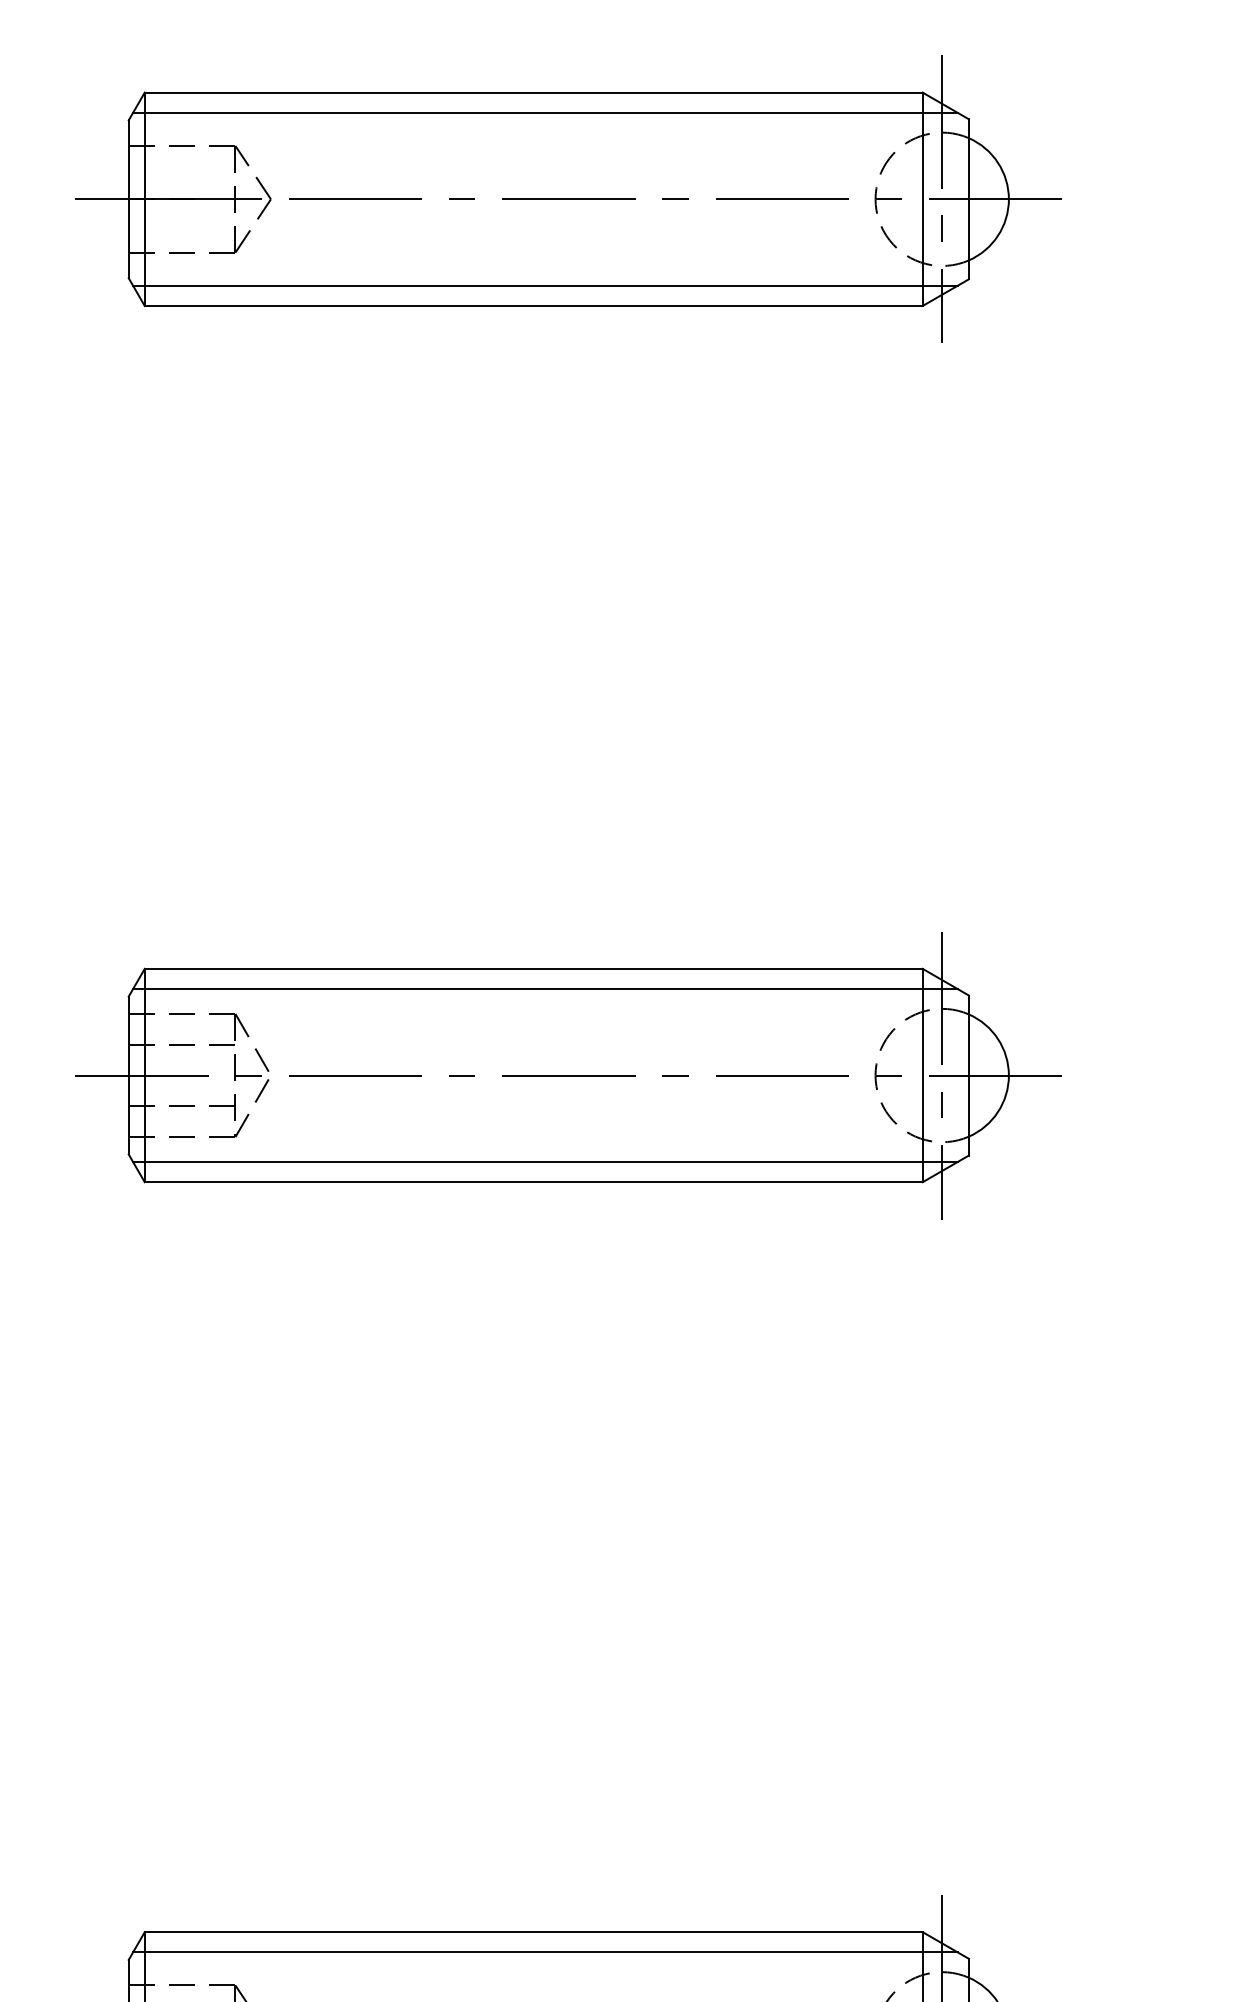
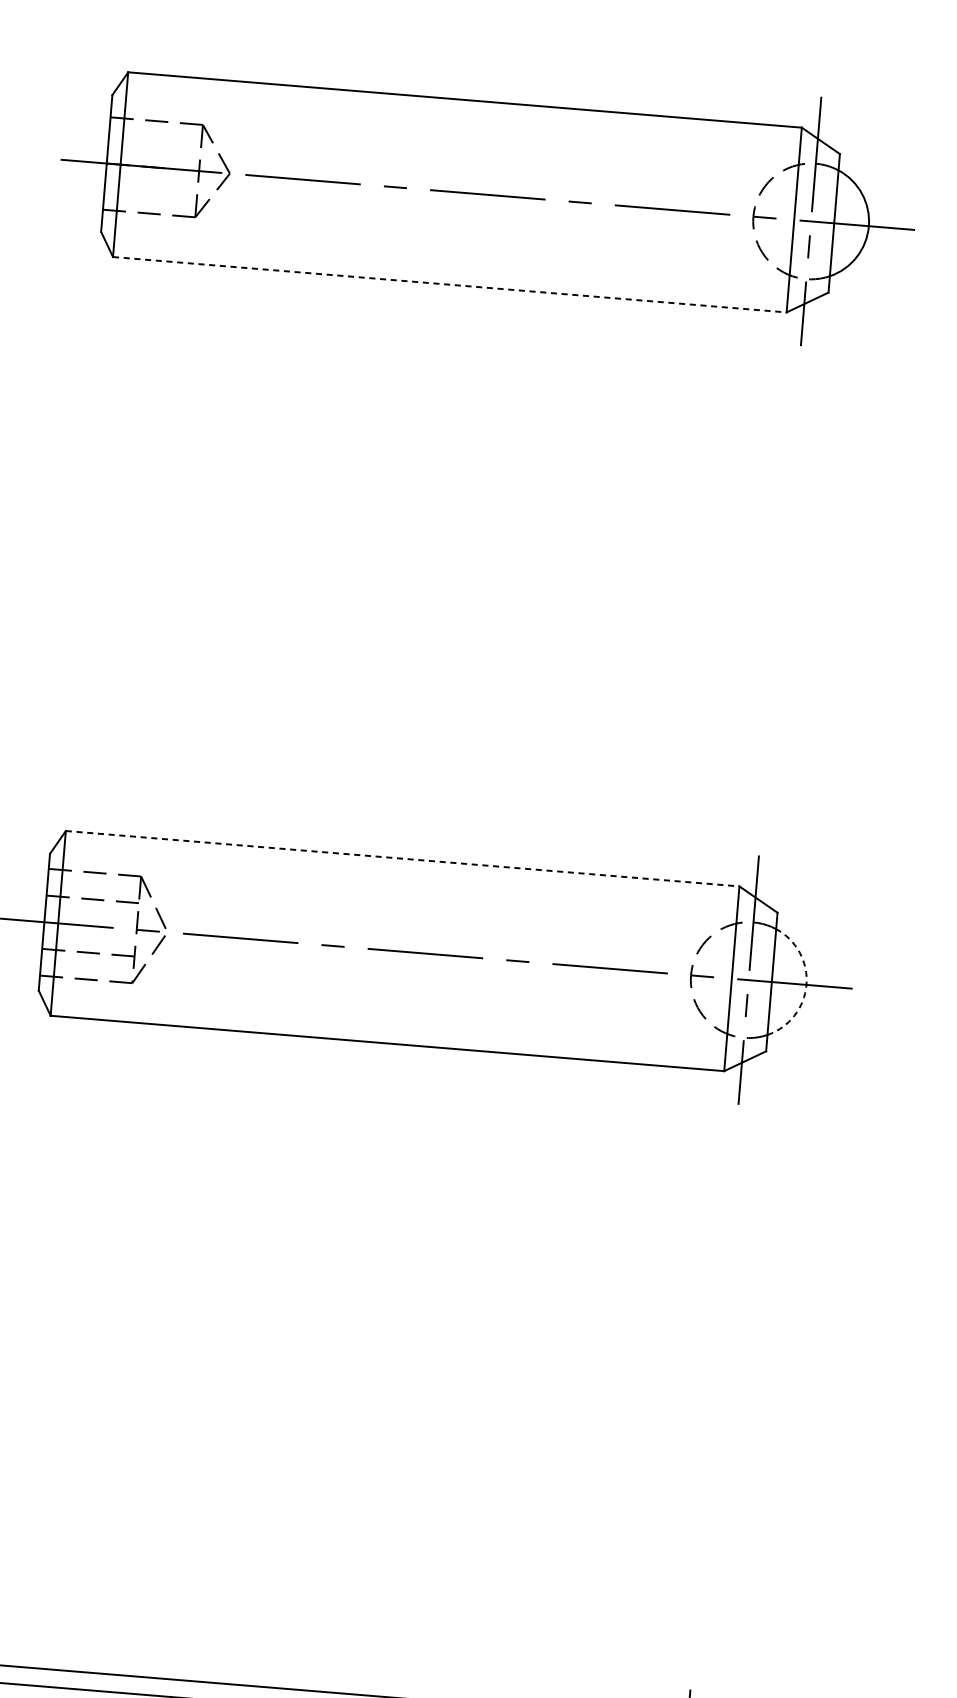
line: (545, 112) -> (473, 118), removed
line: (545, 285) -> (461, 267), removed
line: (533, 305) -> (449, 284), solid -> dashed
line: (533, 968) -> (402, 858), solid -> dashed
line: (545, 989) -> (411, 877), removed
arc: (1008, 1075) -> (806, 984), solid -> dashed
line: (545, 1162) -> (399, 1027), removed

